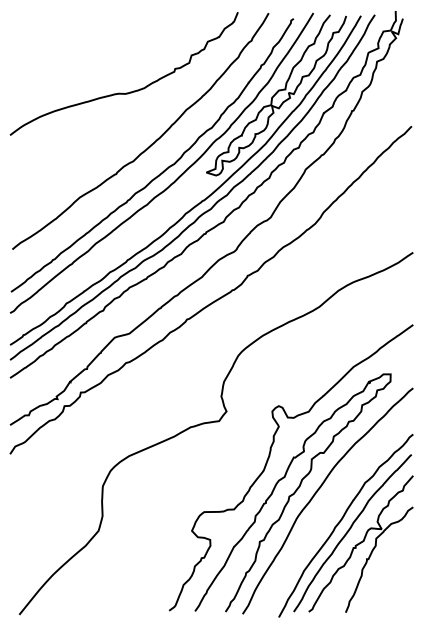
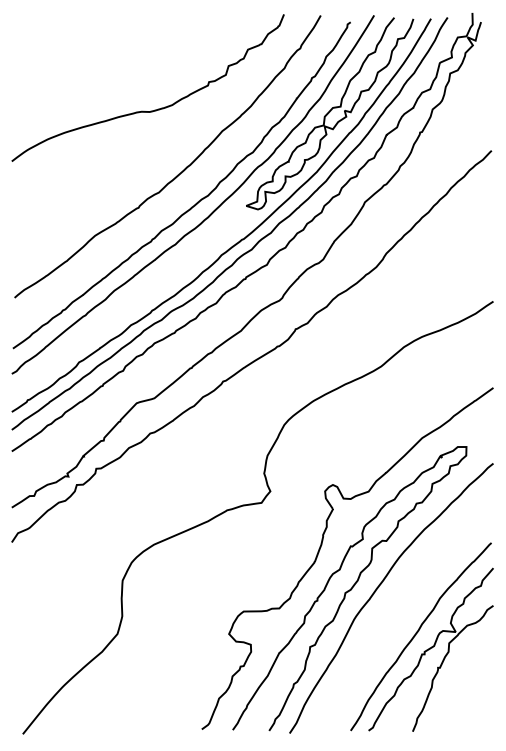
curve: (341, 521) -> (407, 622), removed

